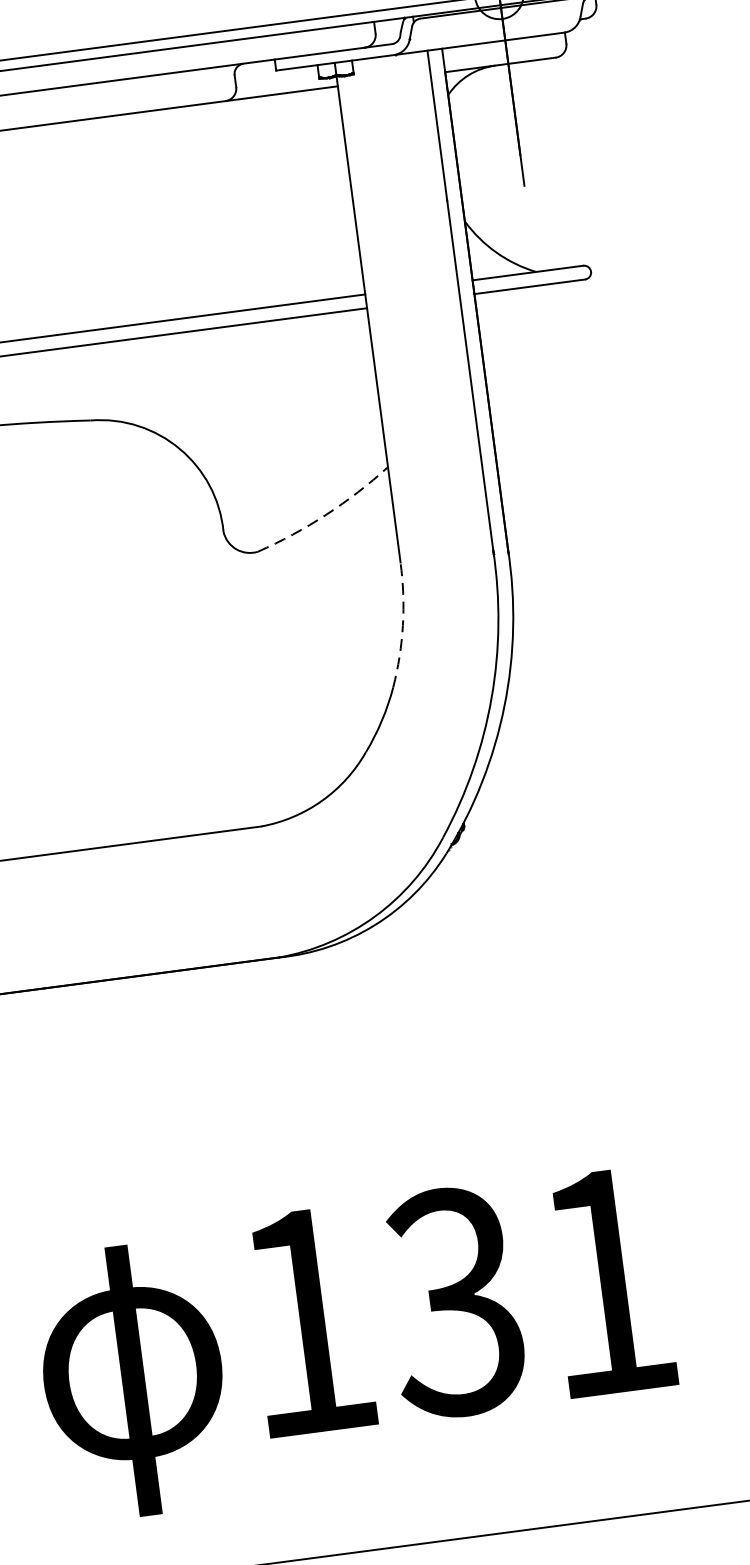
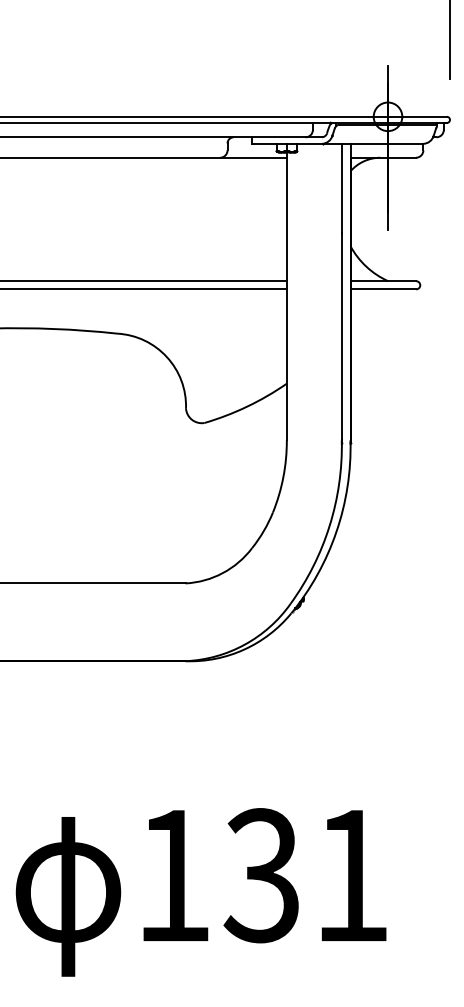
arc: (326, 514) -> (247, 406), dashed -> solid
arc: (403, 626) -> (283, 477), dashed -> solid

